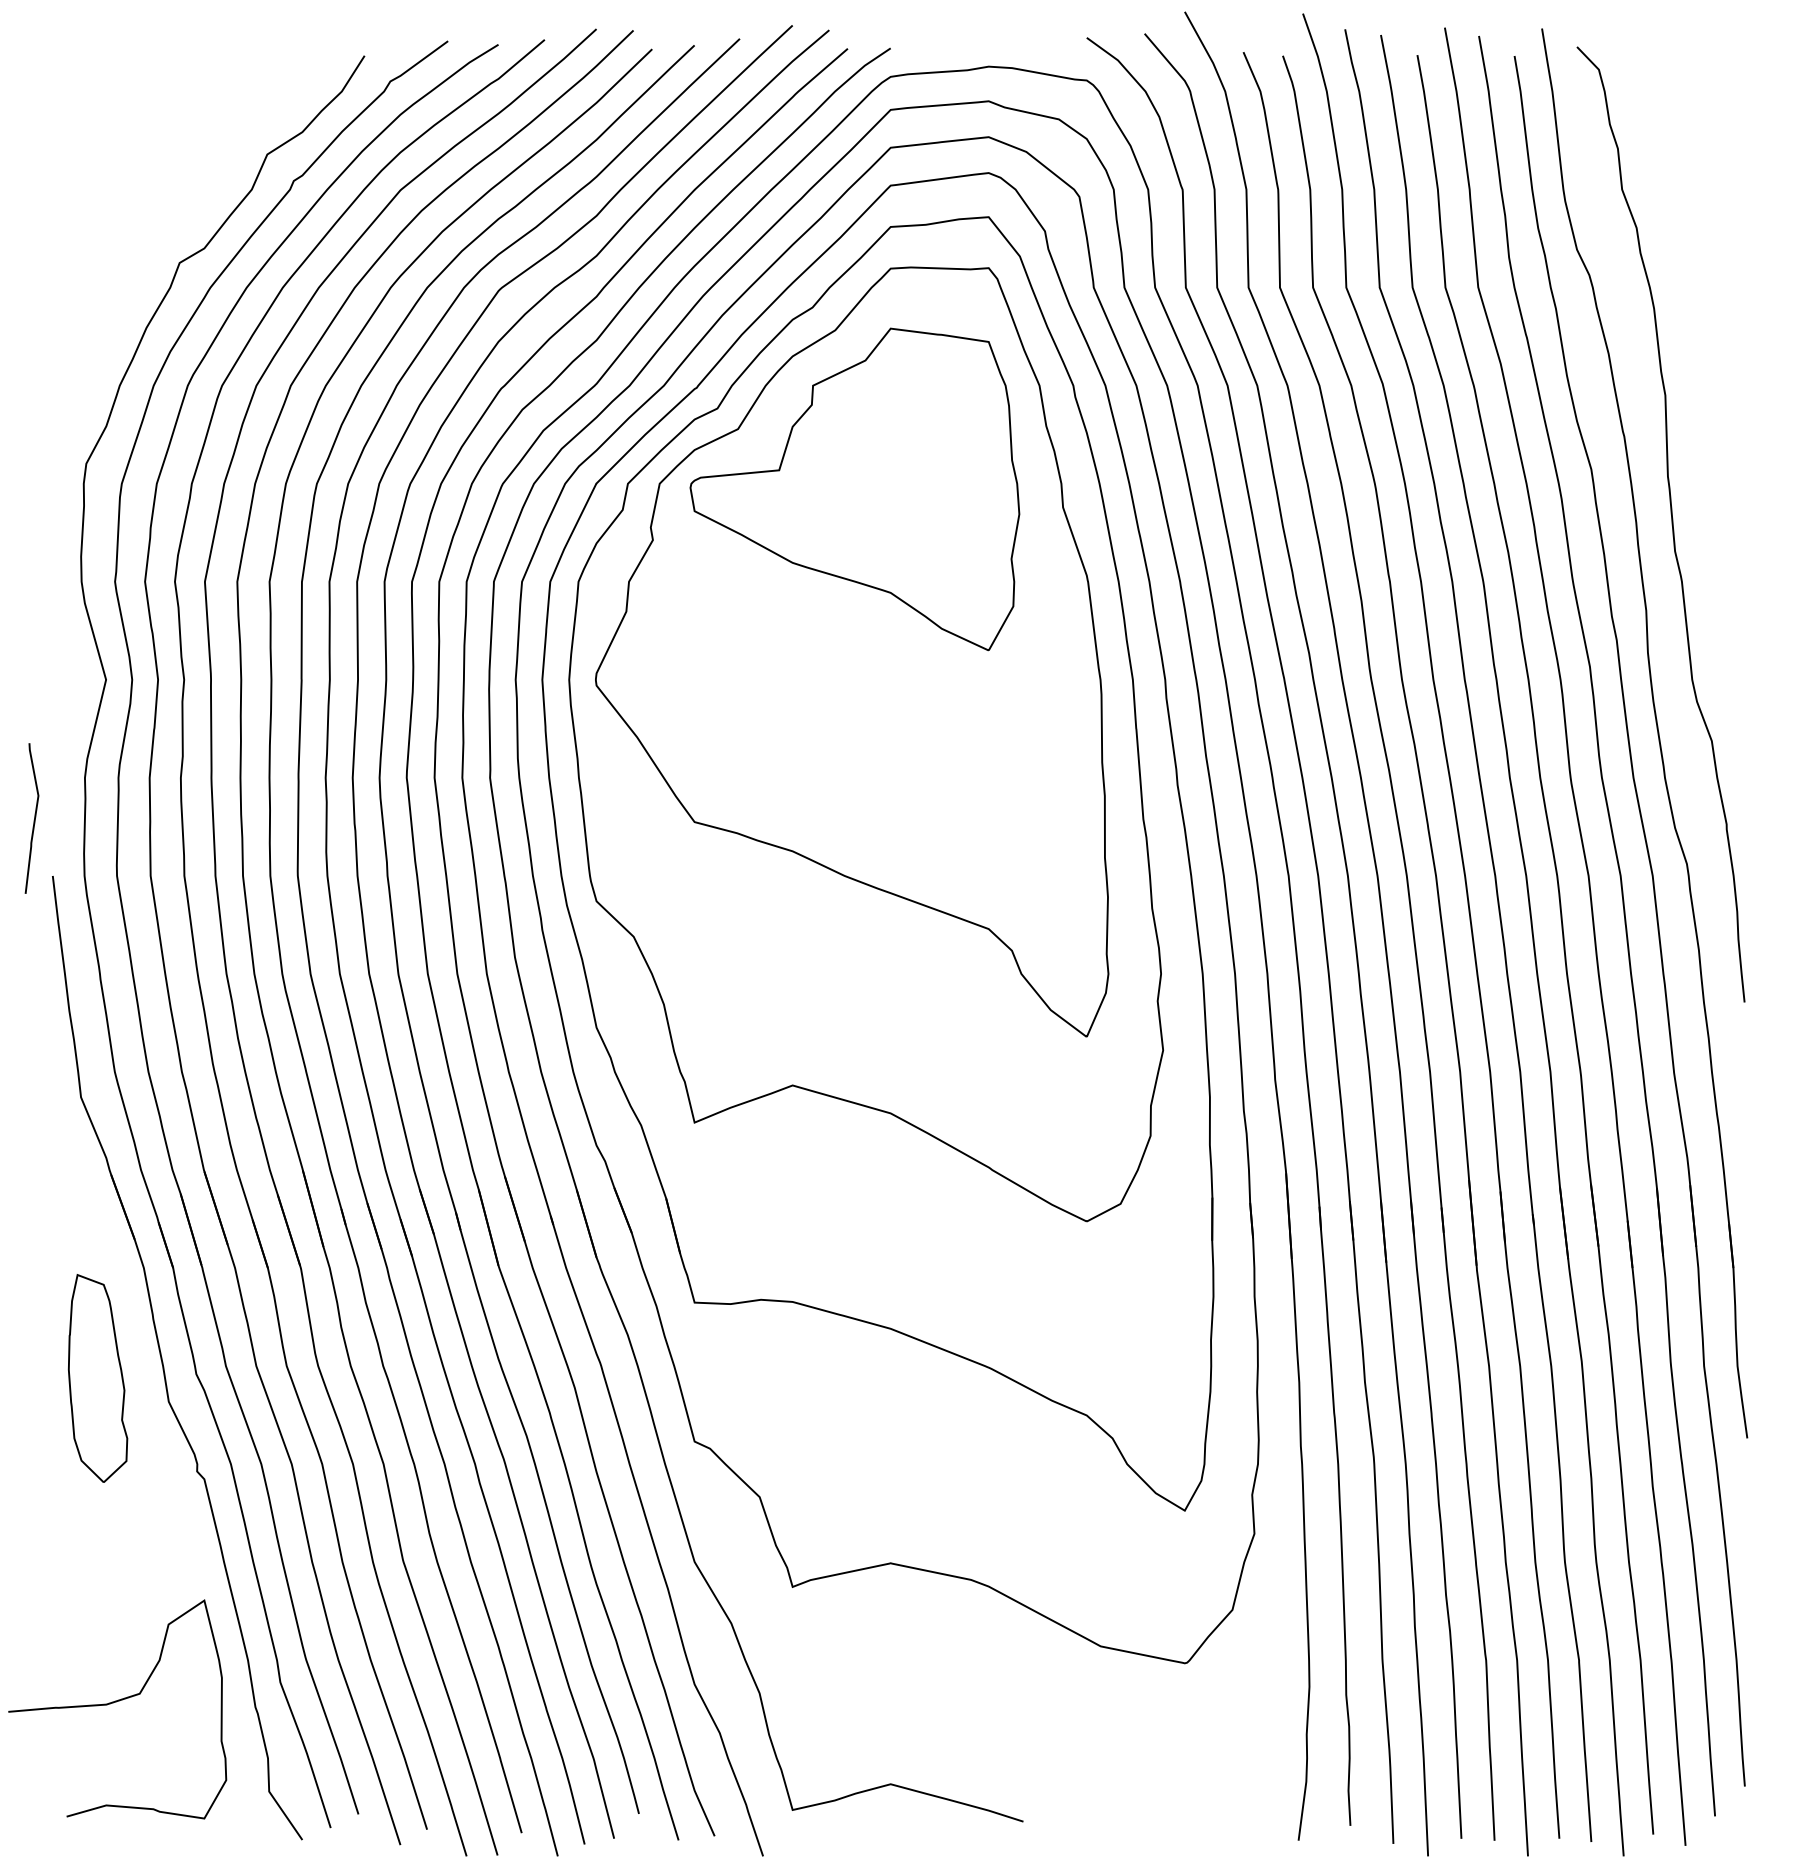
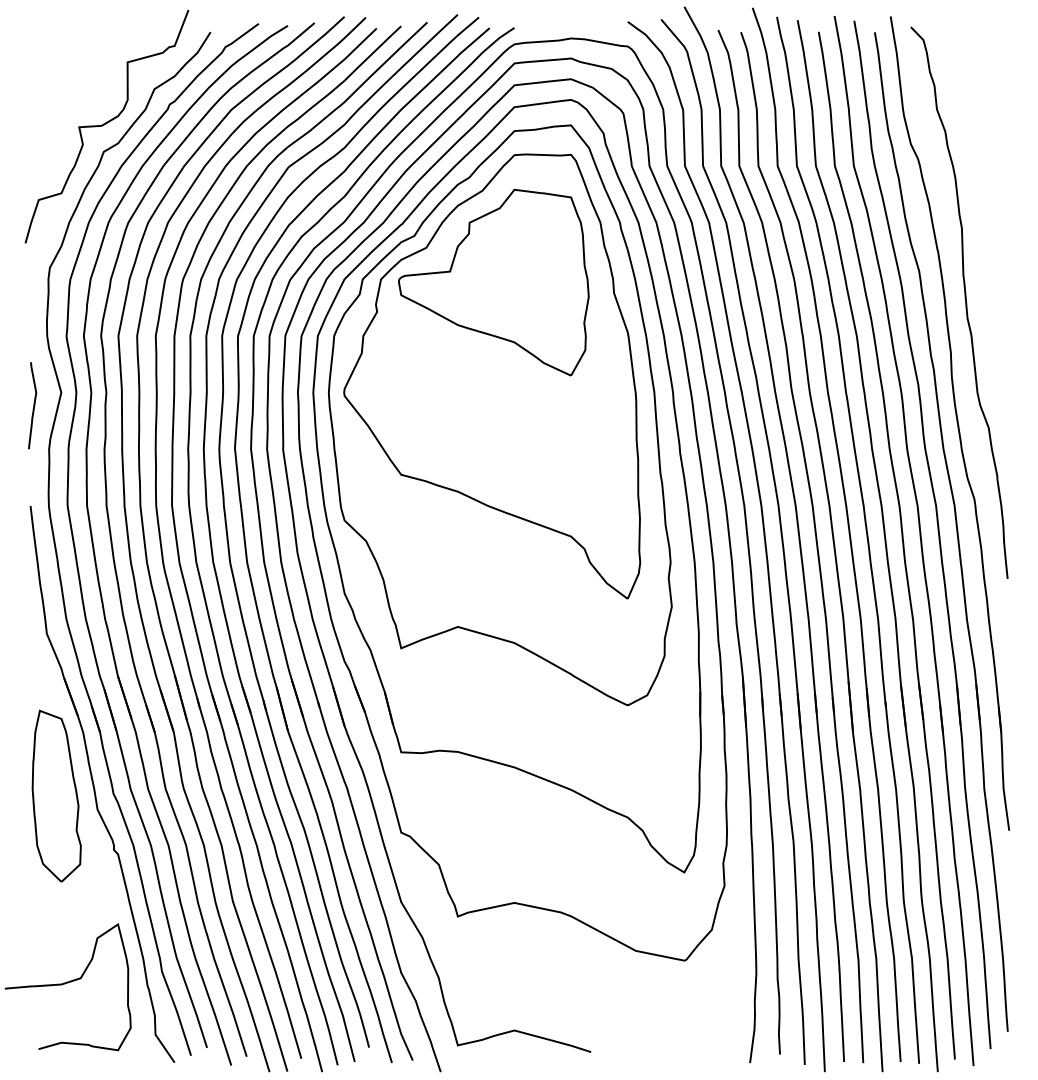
curve: (184, 215) -> (106, 124), added
curve: (33, 818) -> (33, 405), moved
part: (97, 1377) -> (56, 795), size x1.43

